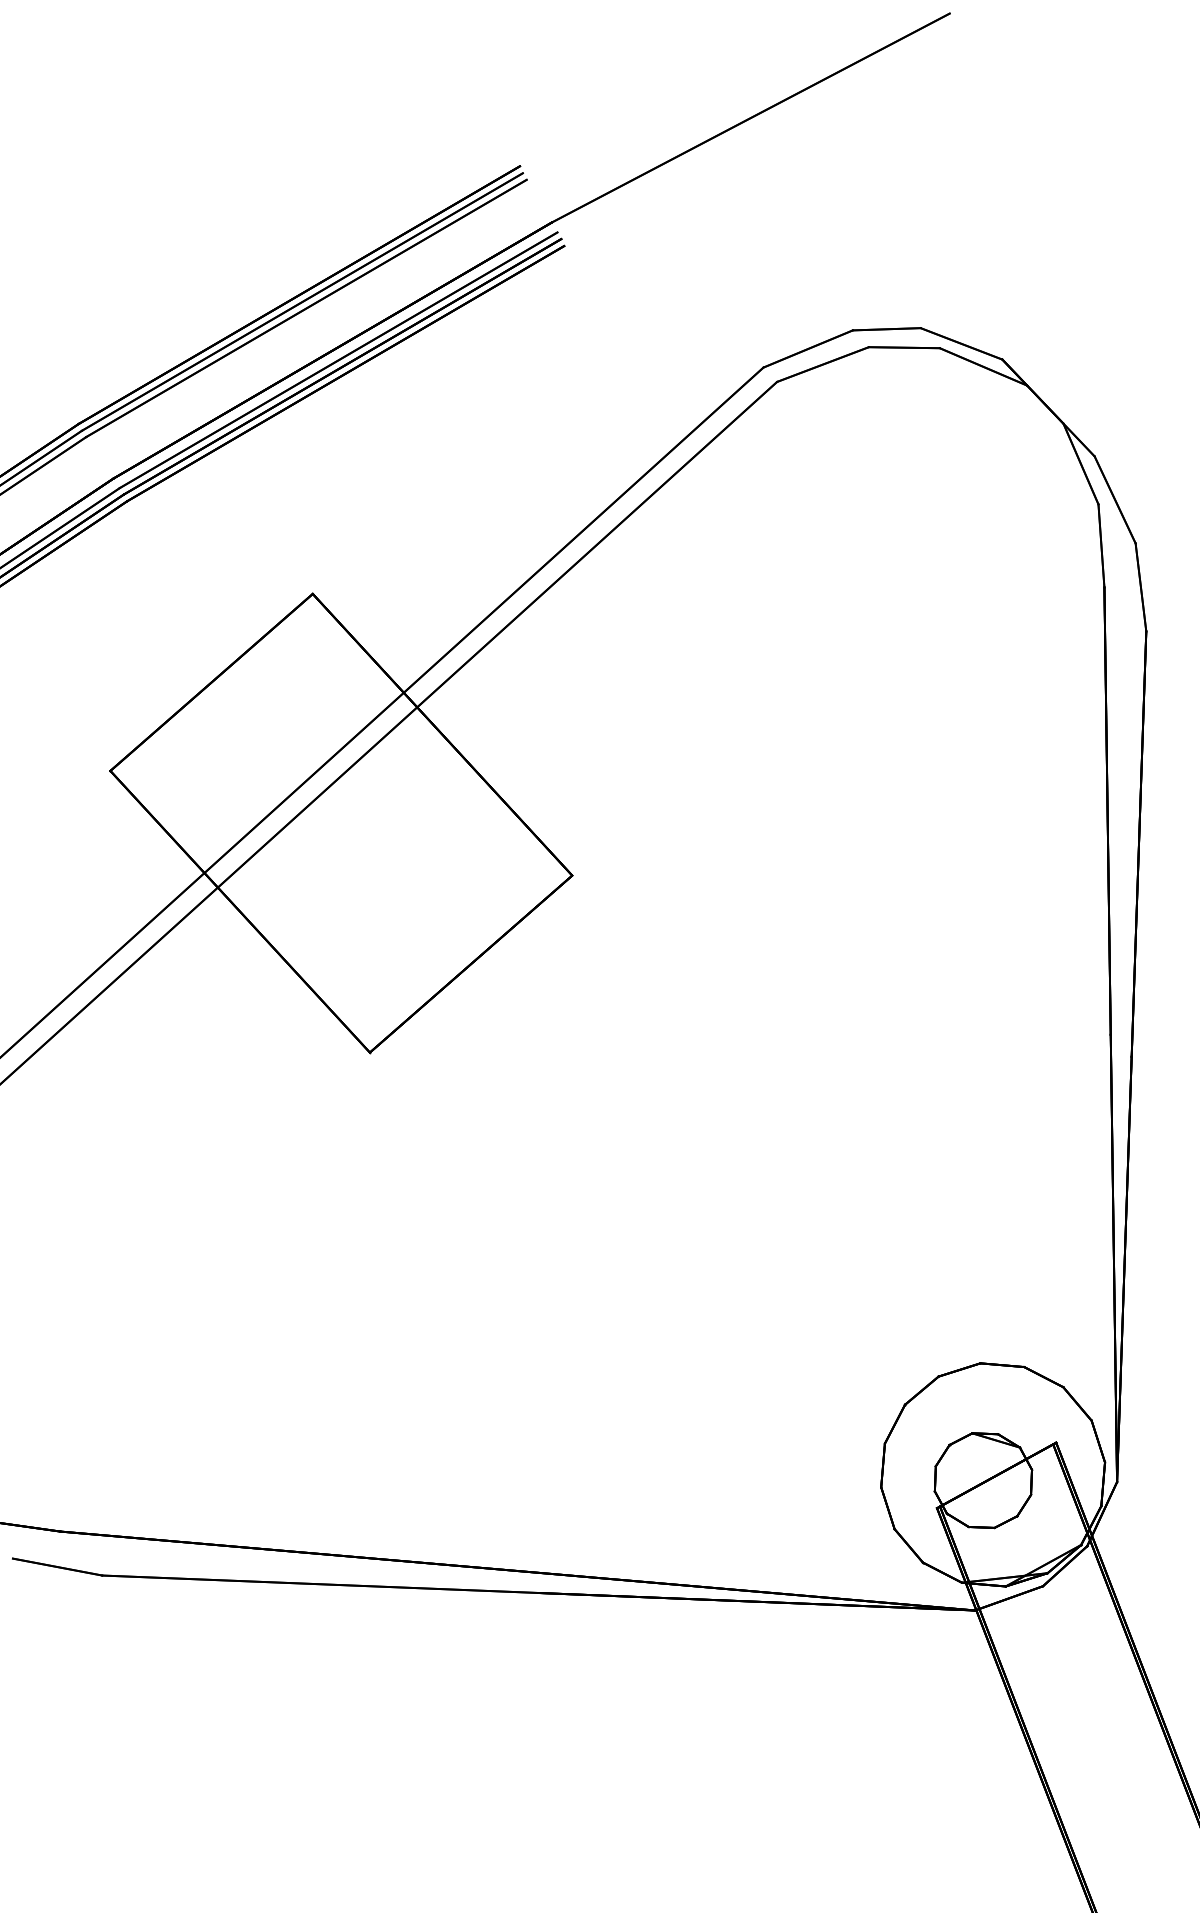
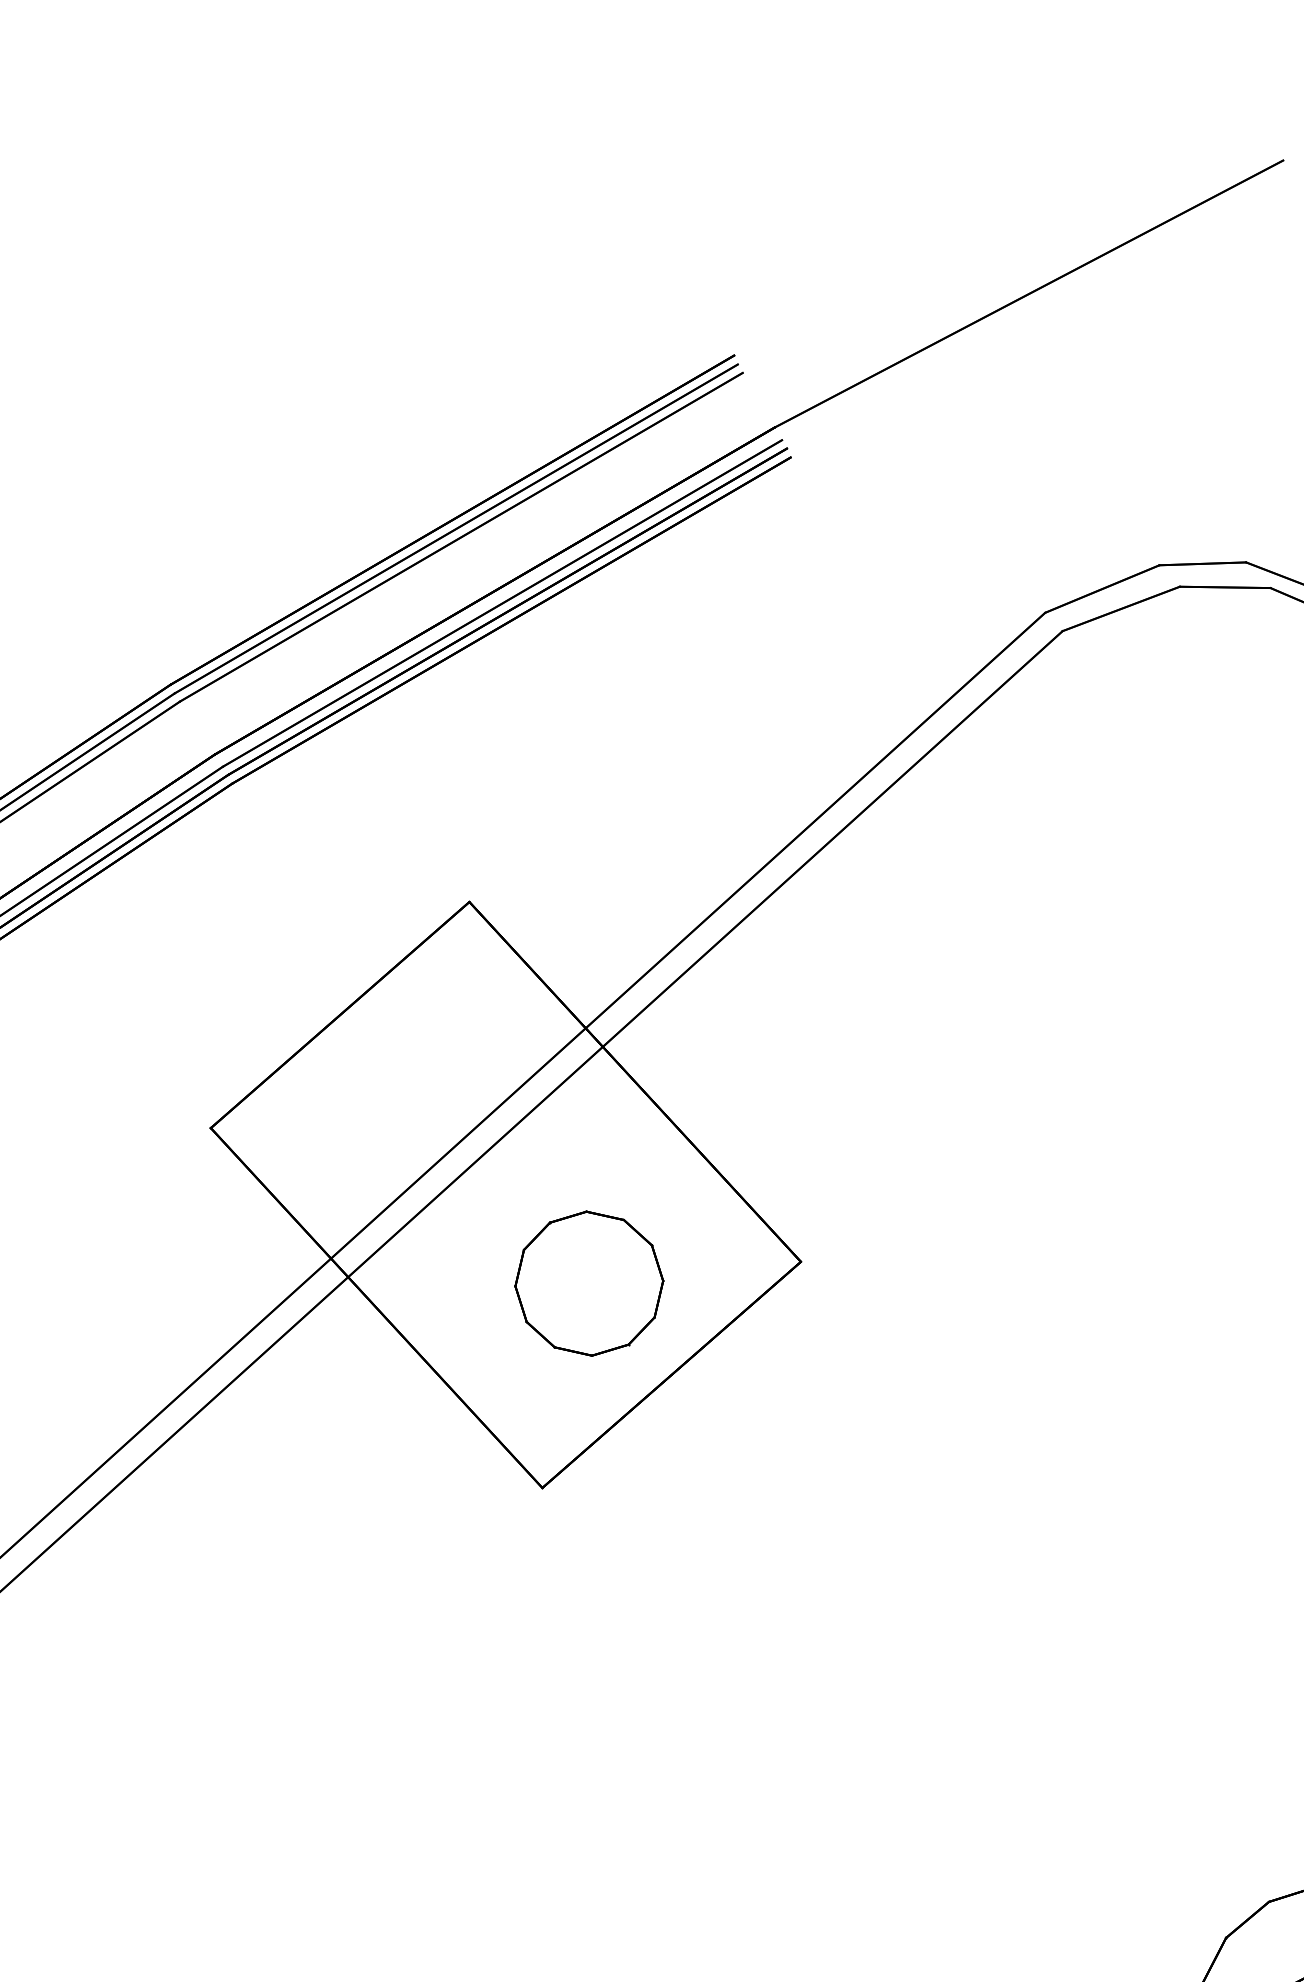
part: (406, 892) -> (589, 1283), added

